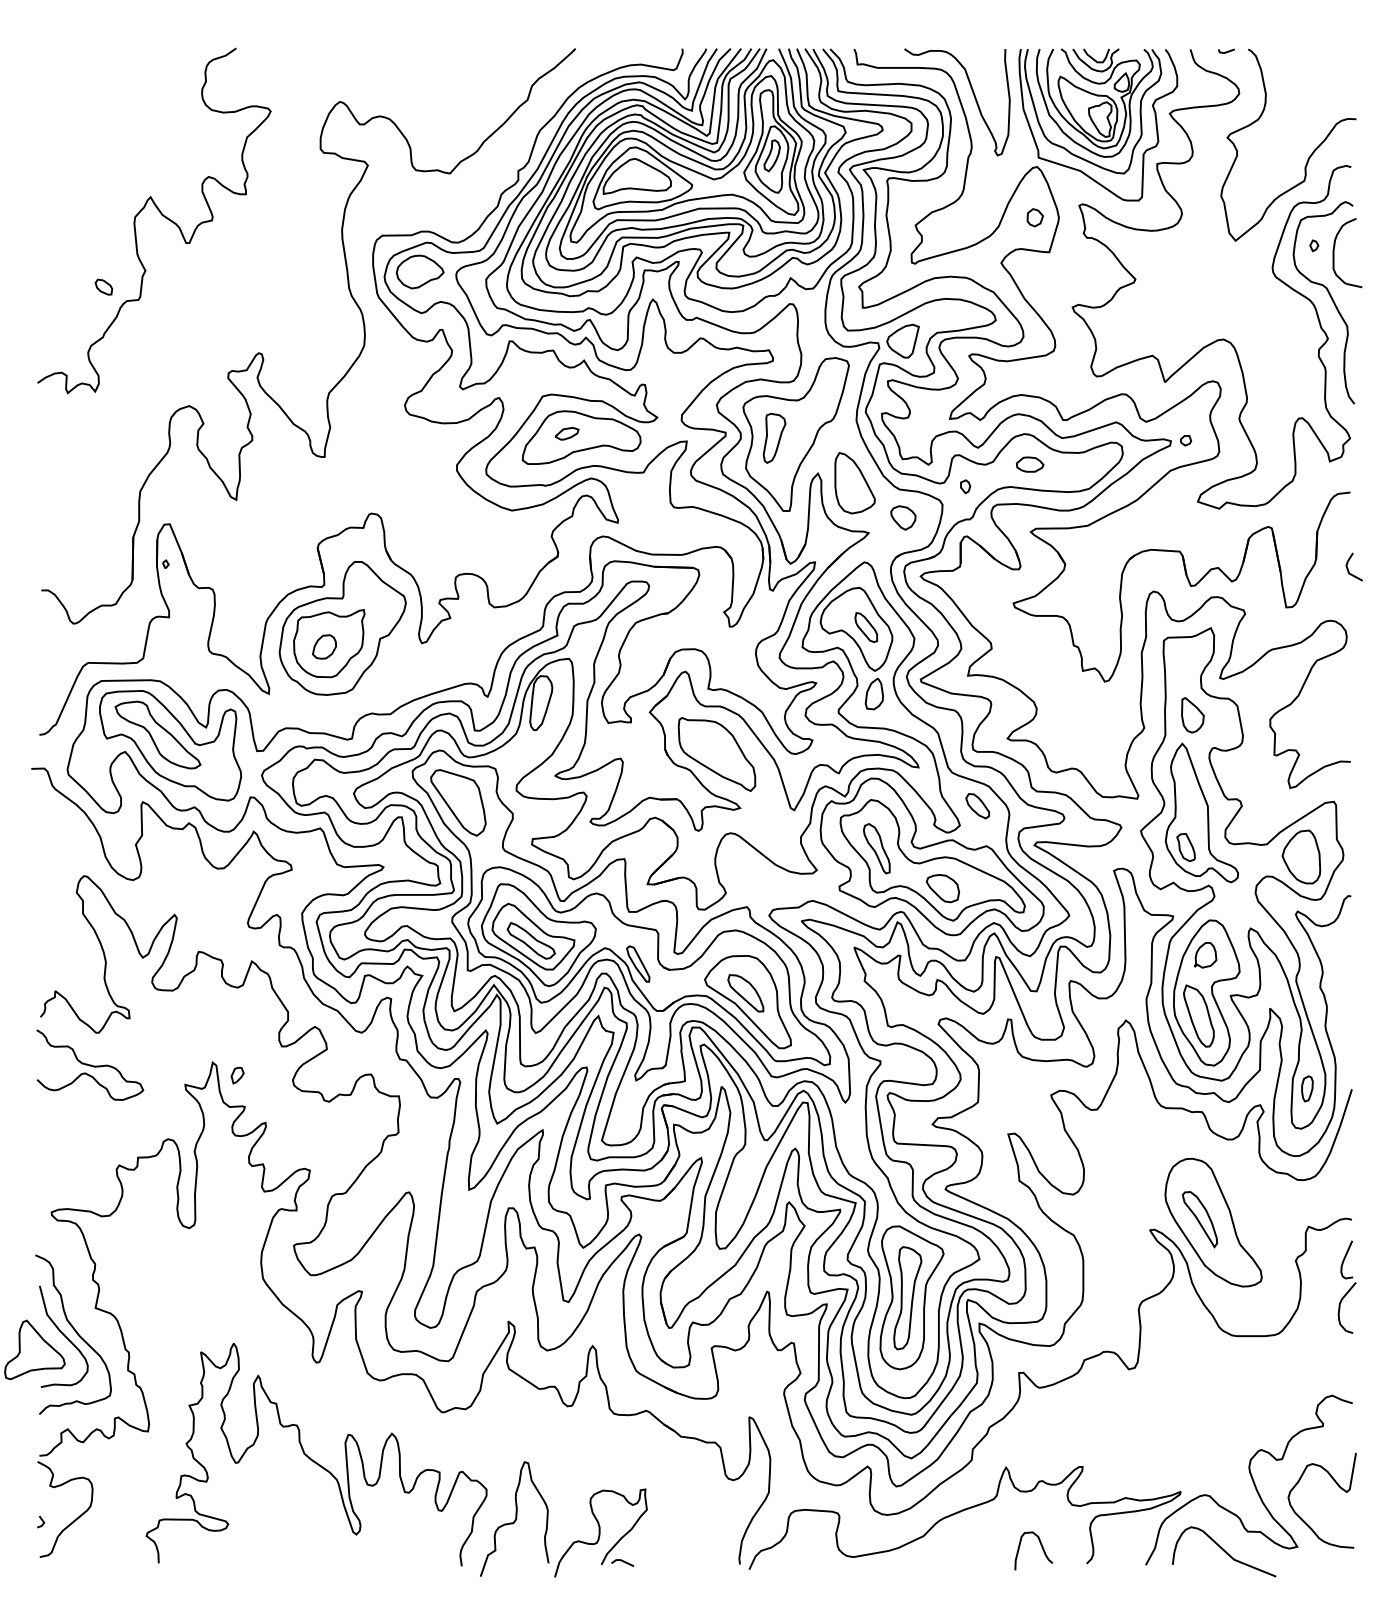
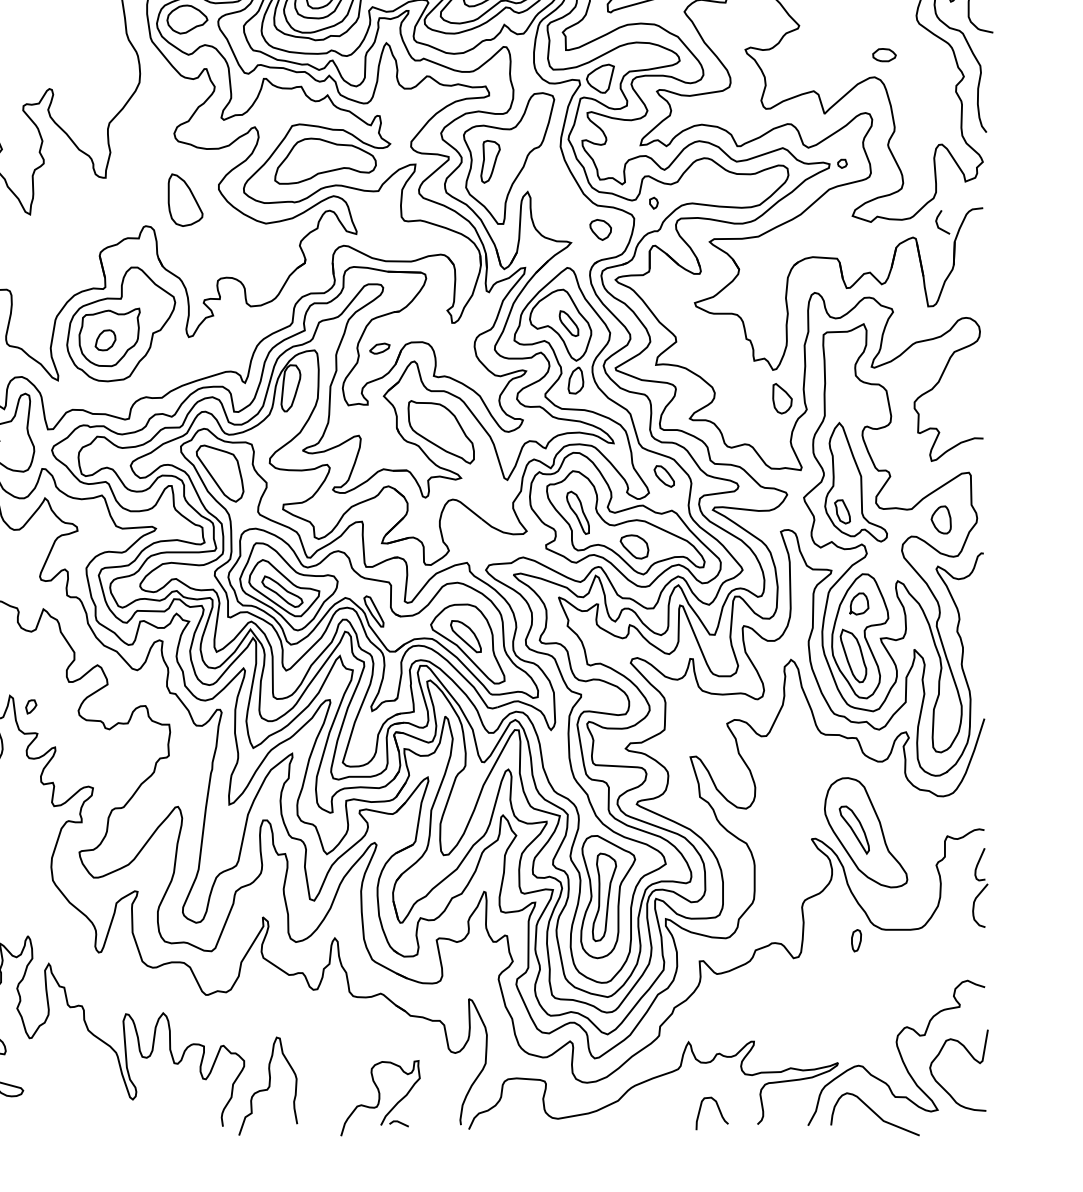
part: (567, 433) -> (380, 348), moved
part: (1030, 464) -> (884, 55), moved
part: (854, 483) -> (185, 200), moved
line: (1348, 568) -> (937, 223), moved
part: (1192, 715) -> (782, 398), moved
part: (1301, 856) -> (941, 519), size x0.6
part: (1307, 1088) -> (856, 940), moved
part: (600, 1532) -> (380, 1097), moved

